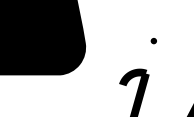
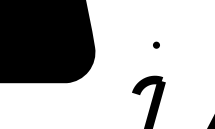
part: (153, 40) -> (156, 44), moved

